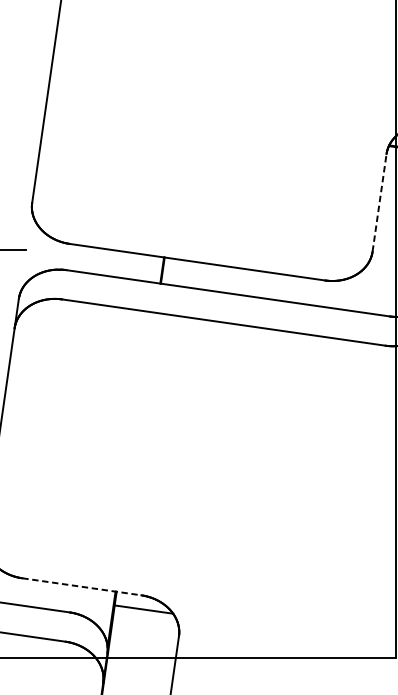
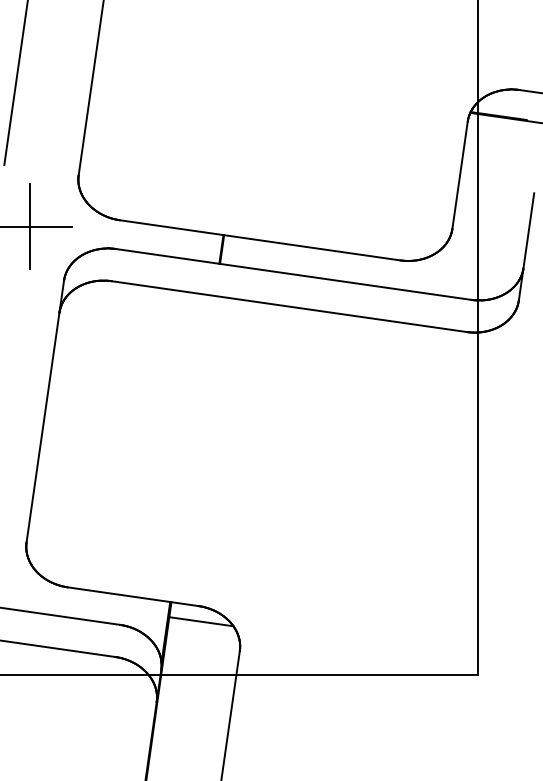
line: (379, 202) -> (460, 174), dashed -> solid
line: (82, 586) -> (133, 596), dashed -> solid

